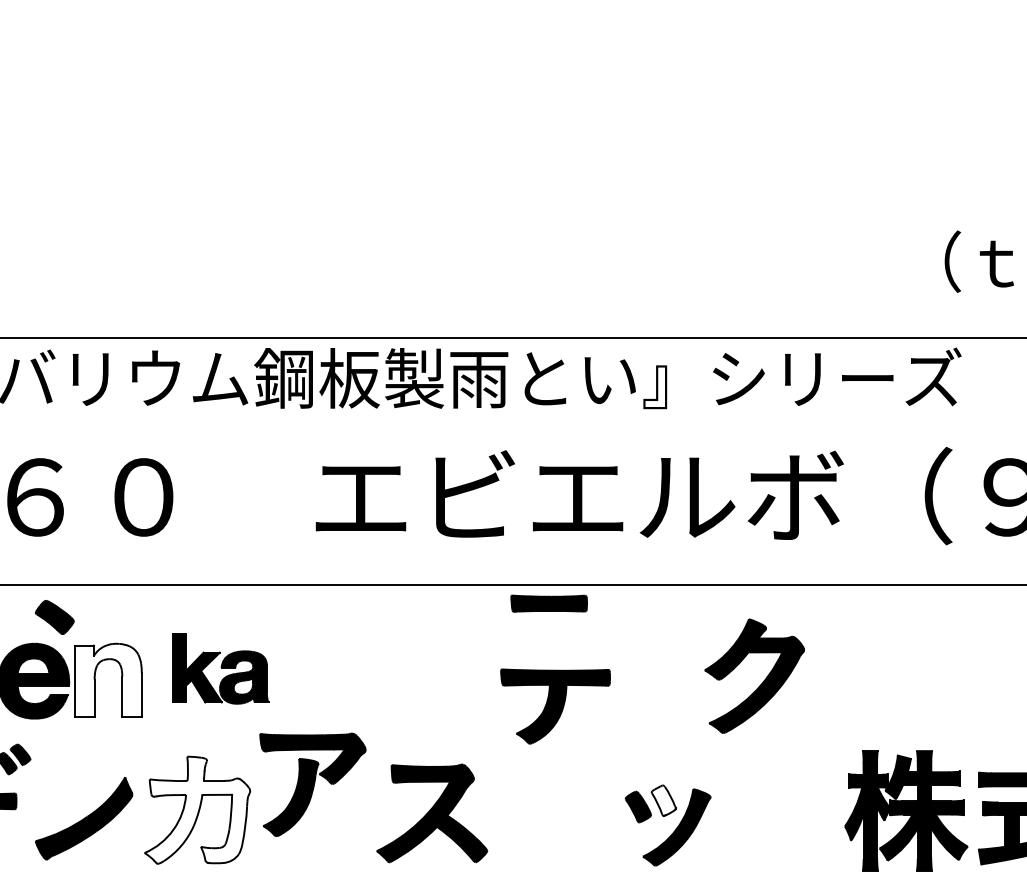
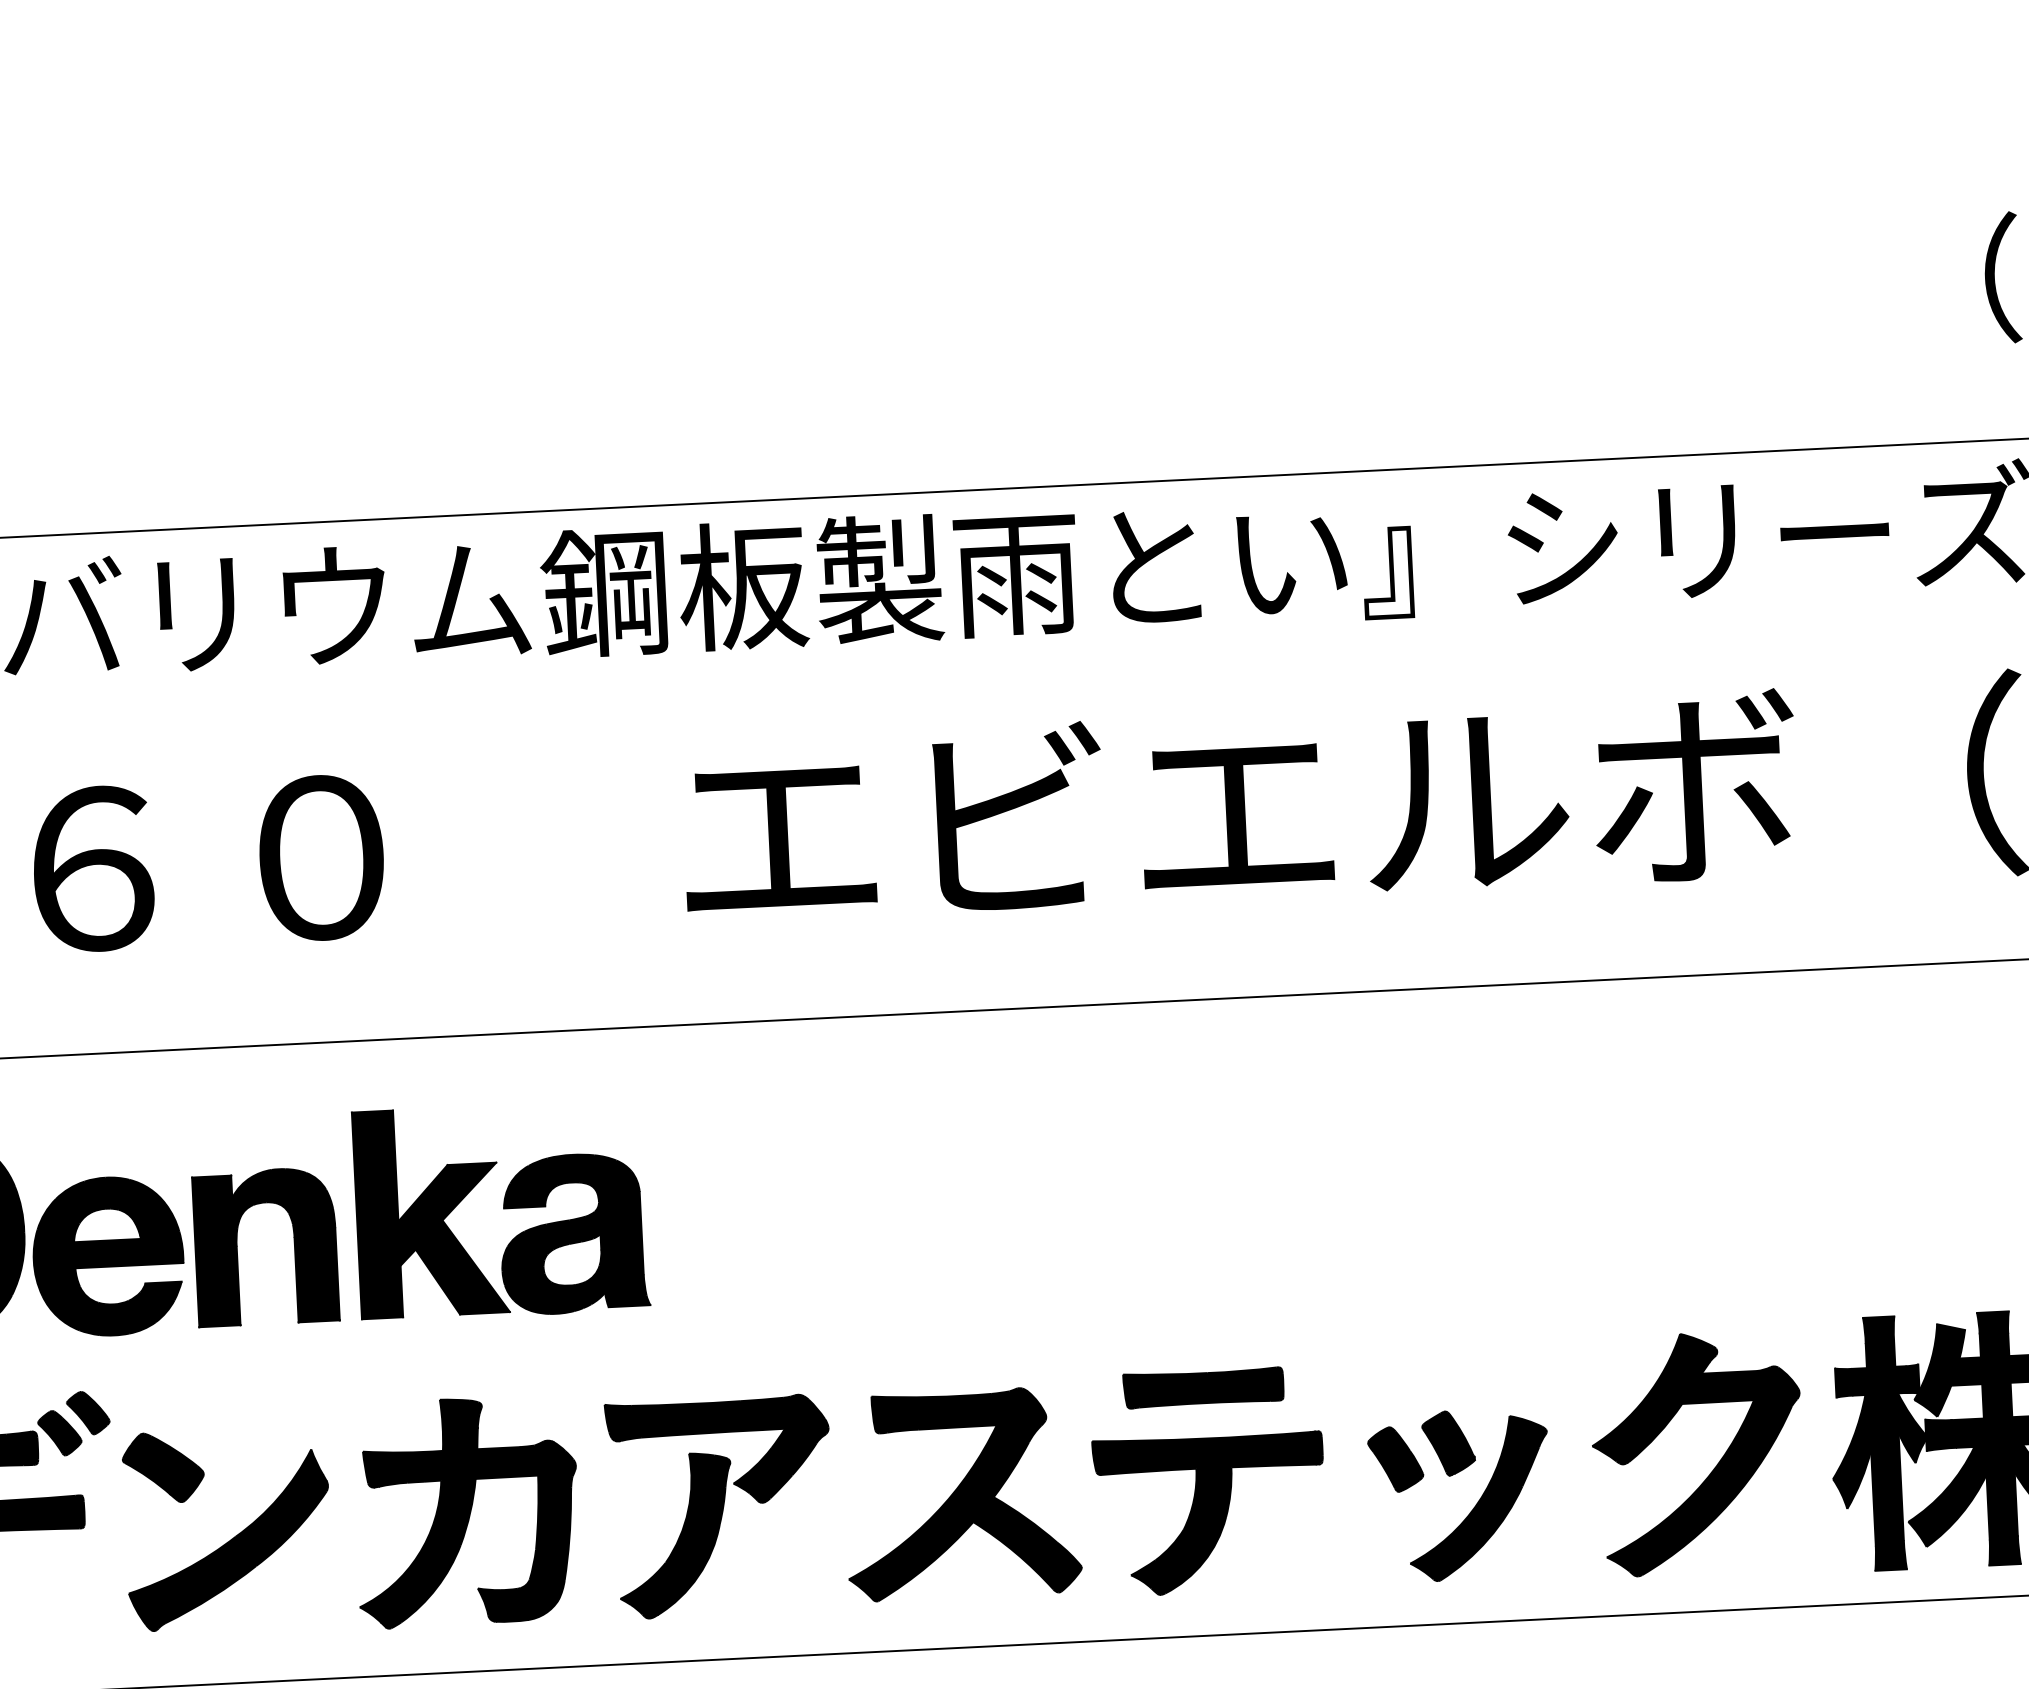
part: (548, 603) -> (1202, 1387), moved
part: (54, 617) -> (162, 1467), moved
part: (220, 668) -> (500, 1210), size x1.43
fill: (108, 679) -> (265, 1245), added
part: (762, 681) -> (1715, 1463), moved
part: (555, 706) -> (1210, 1513), moved
part: (312, 784) -> (720, 1506), moved
fill: (663, 800) -> (1447, 1443), added
fill: (197, 809) -> (466, 1510), added

